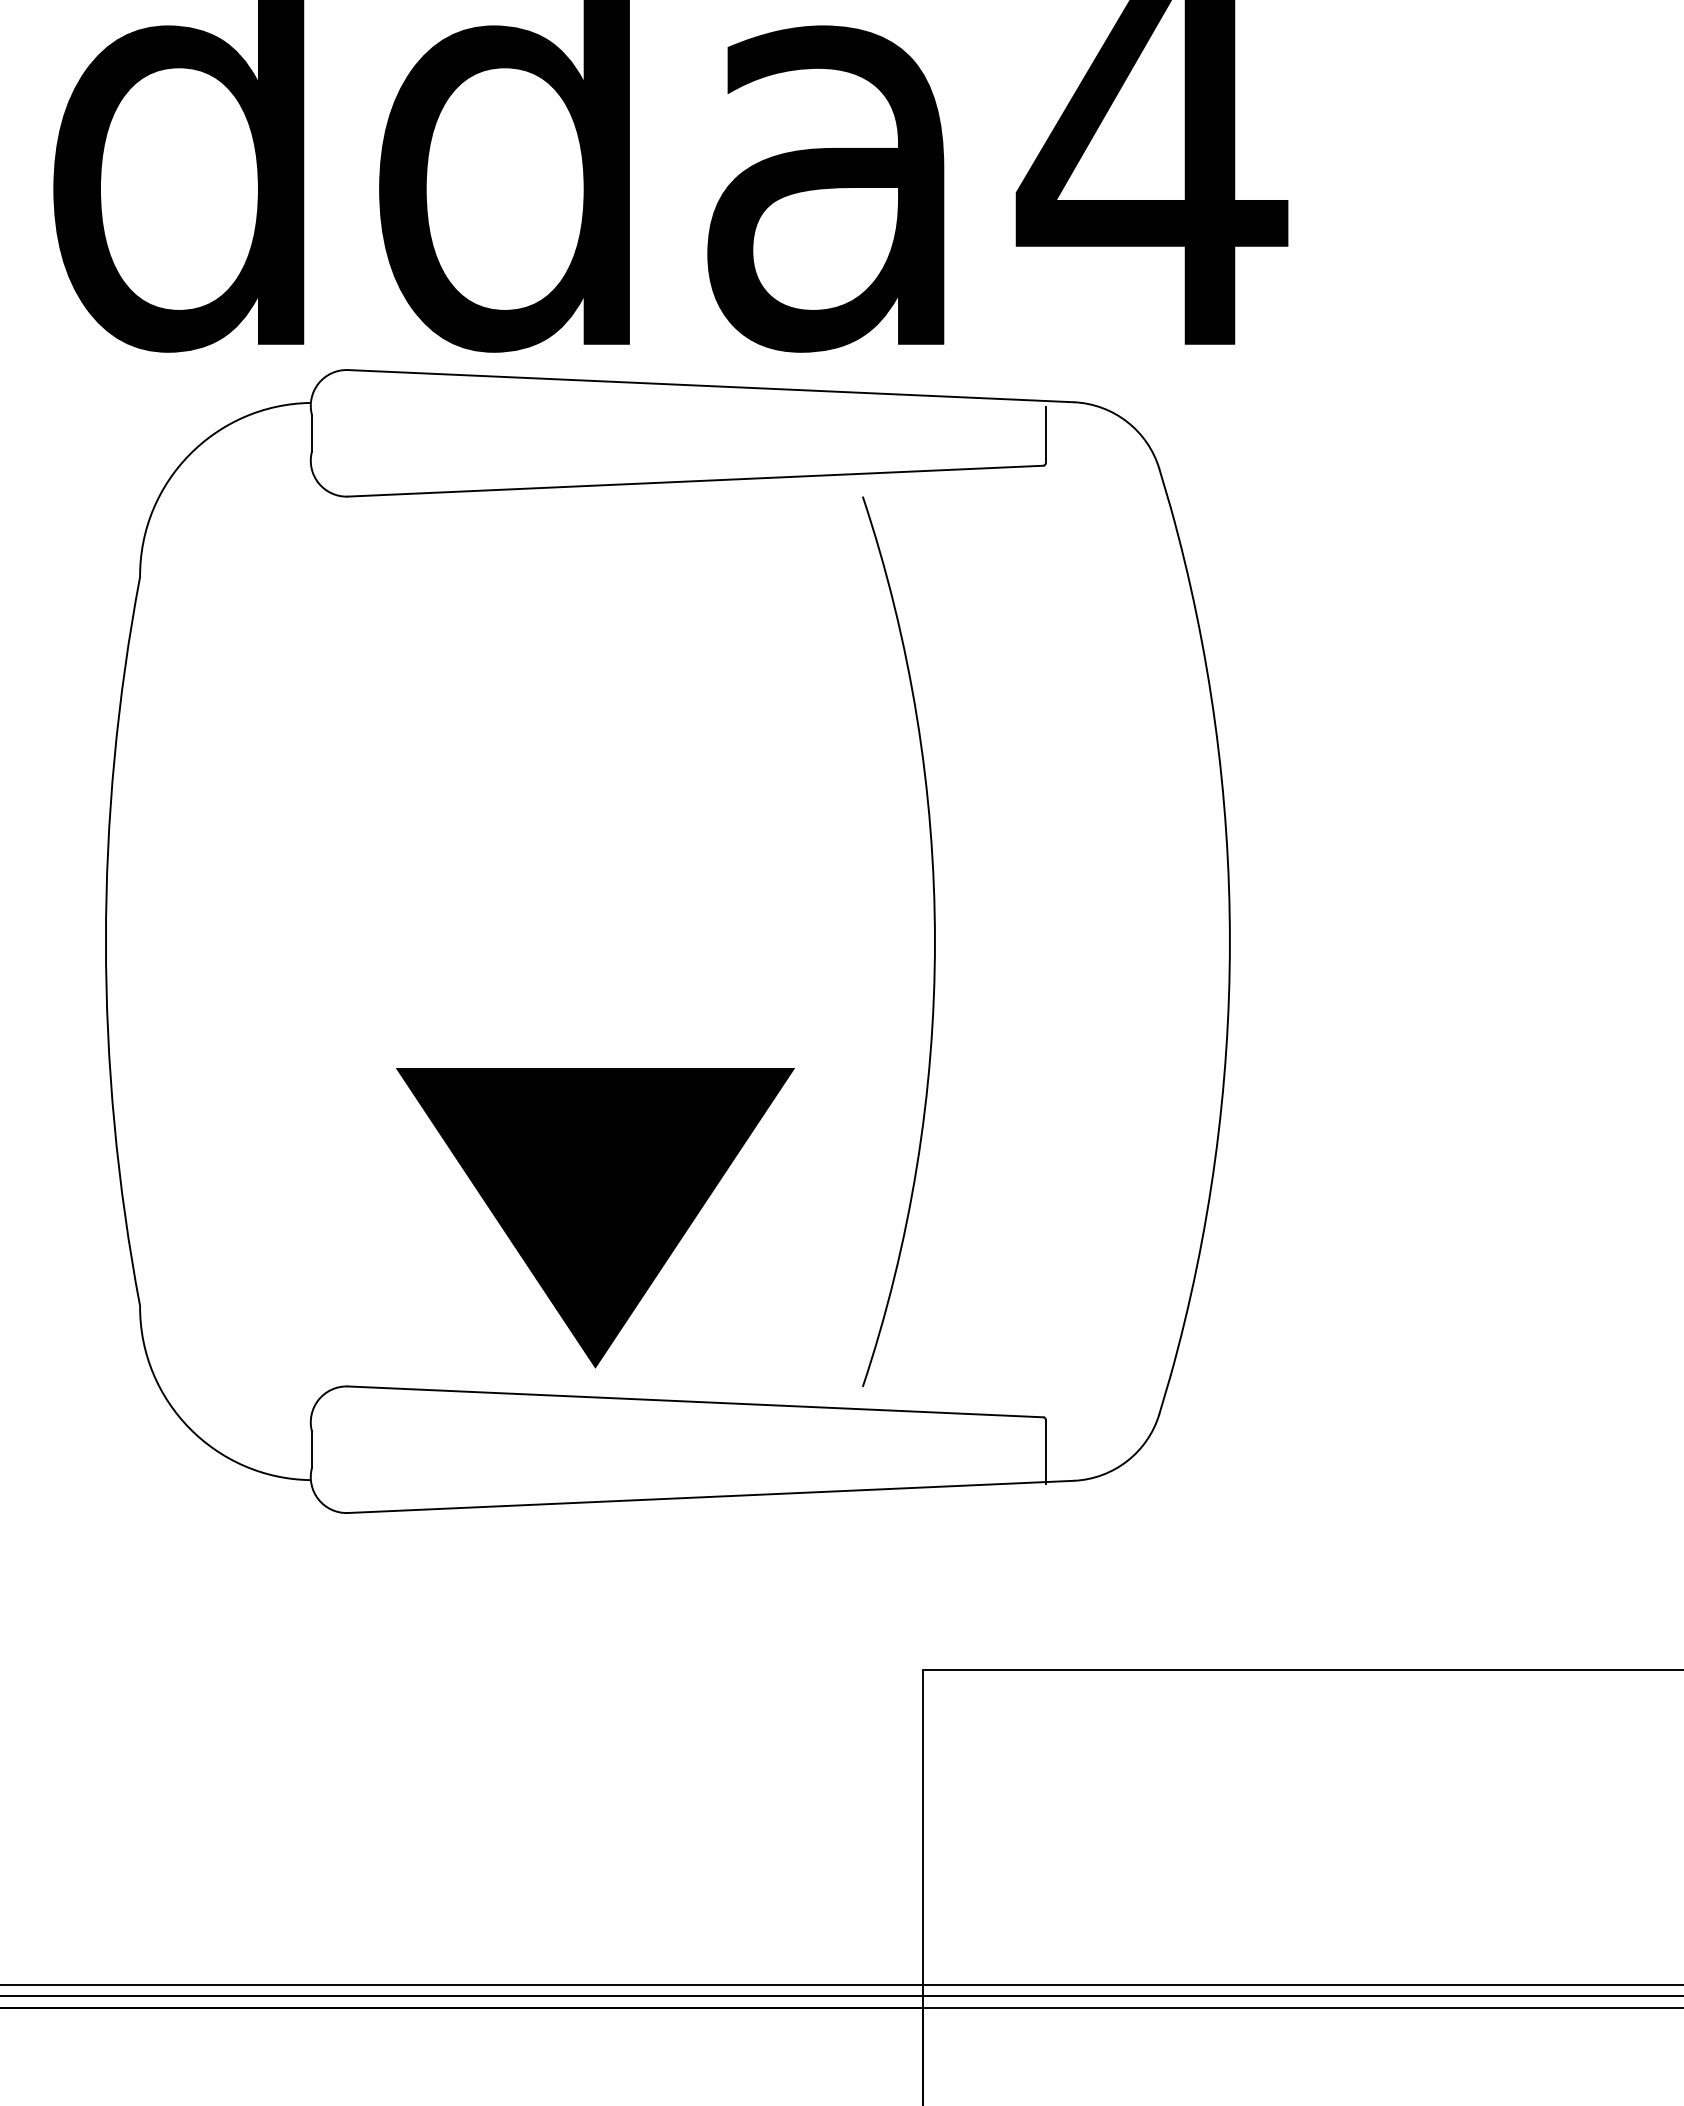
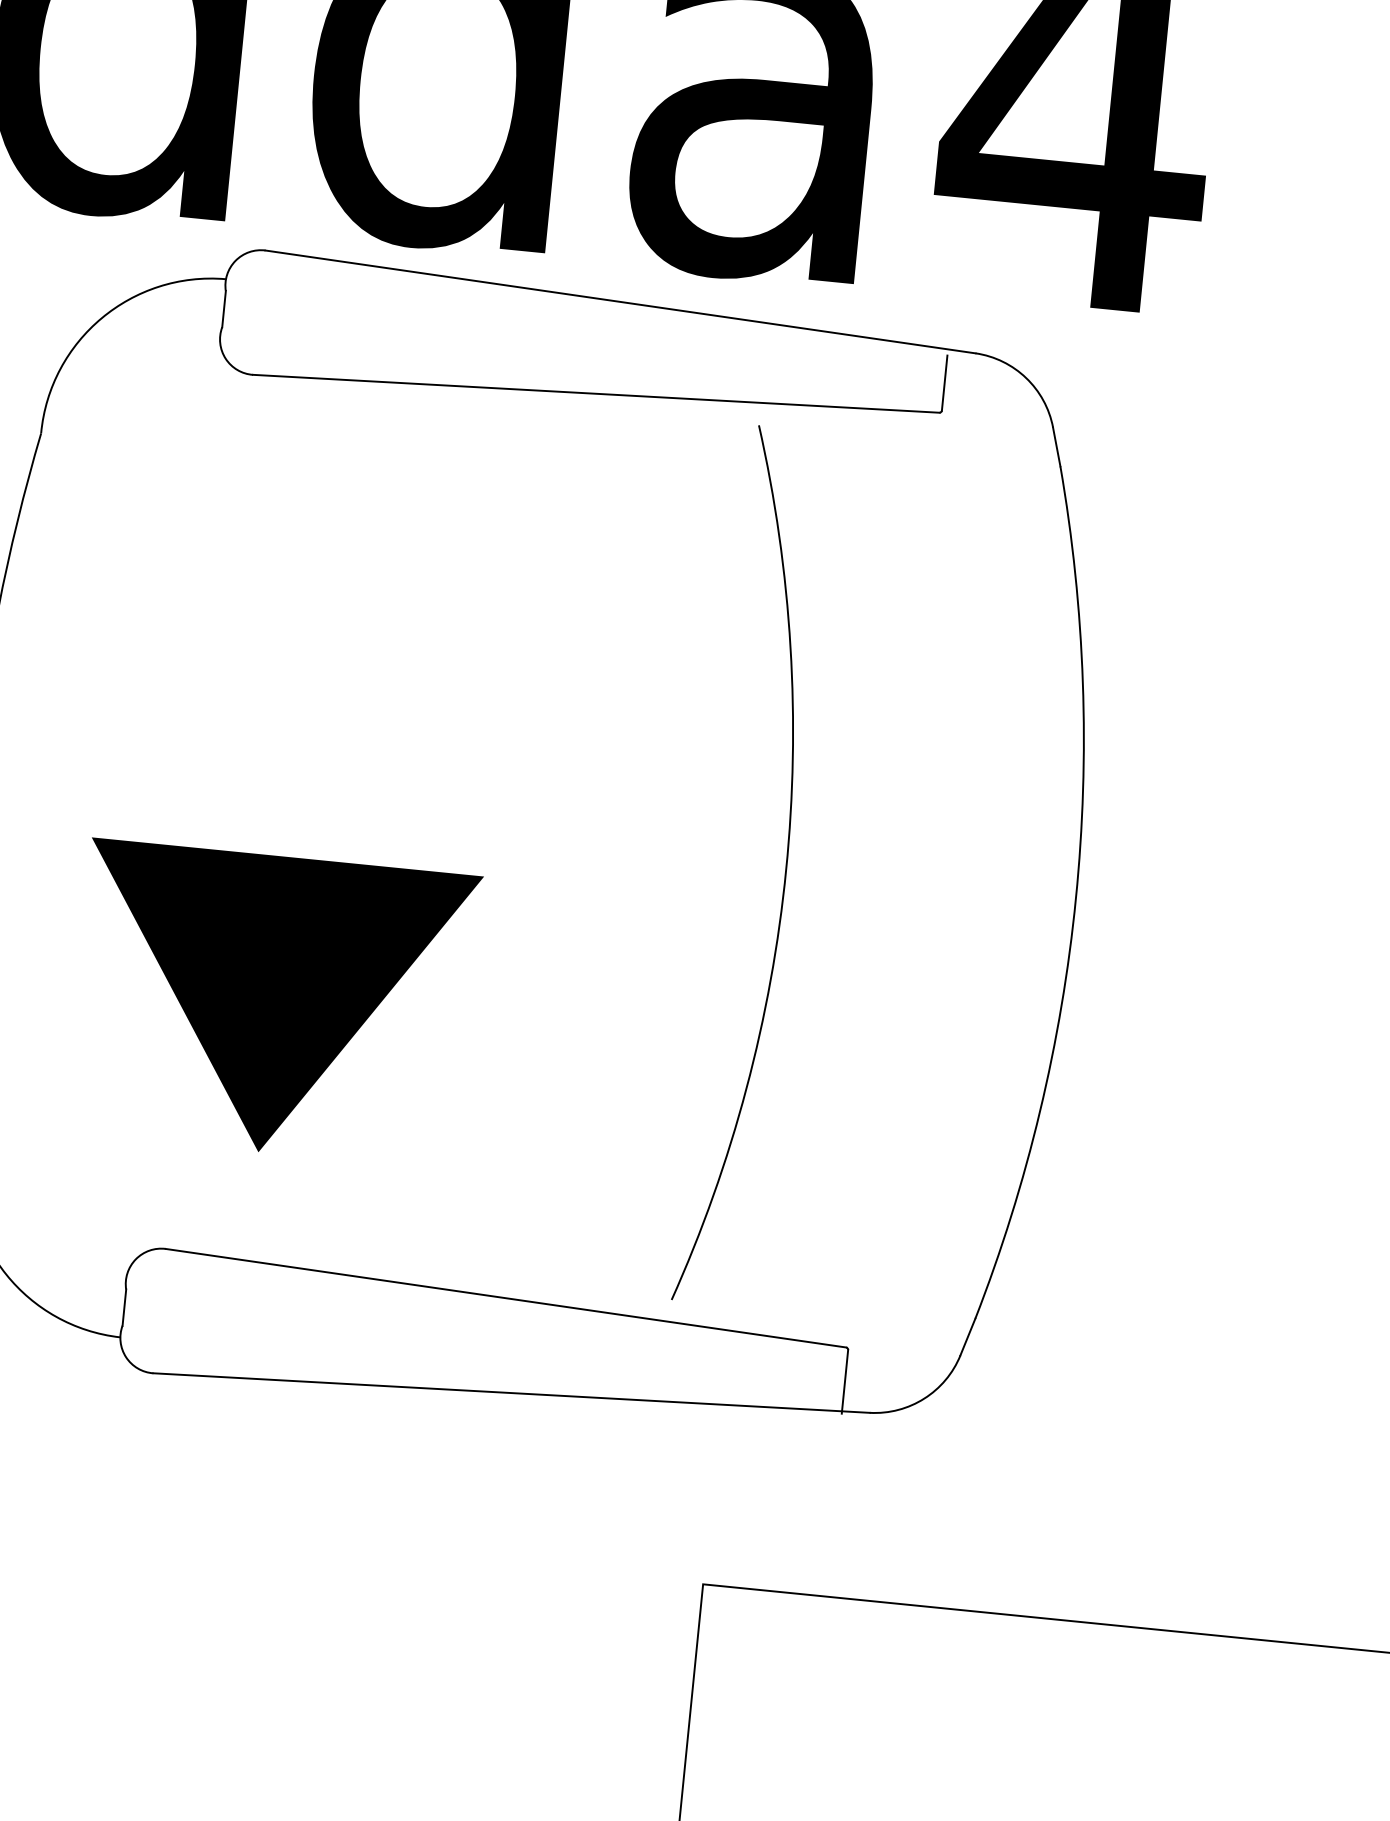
part: (595, 1218) -> (273, 1004), moved

